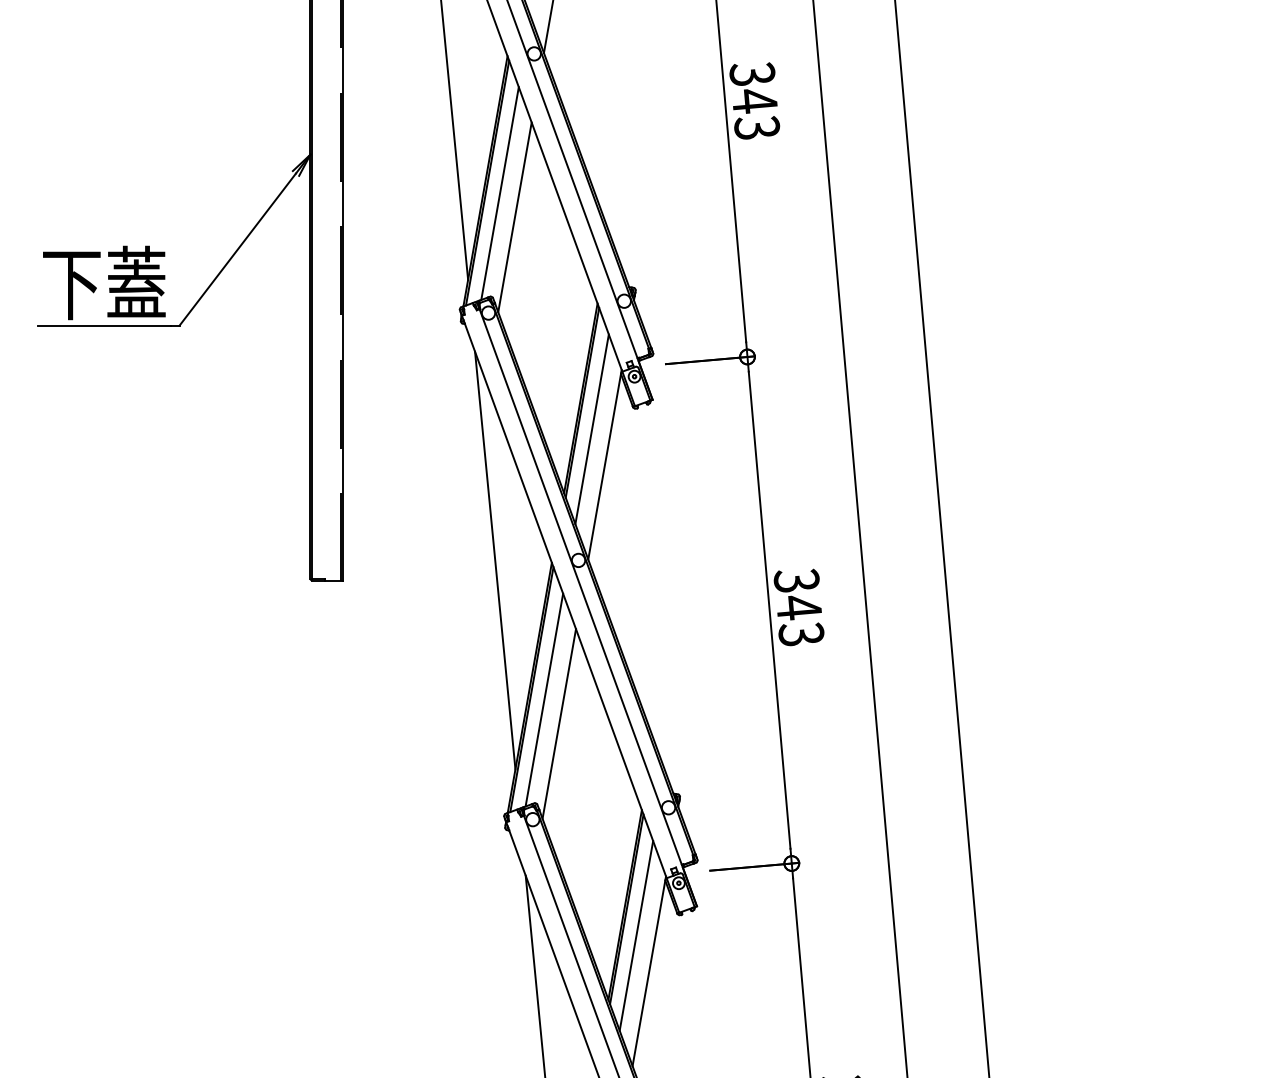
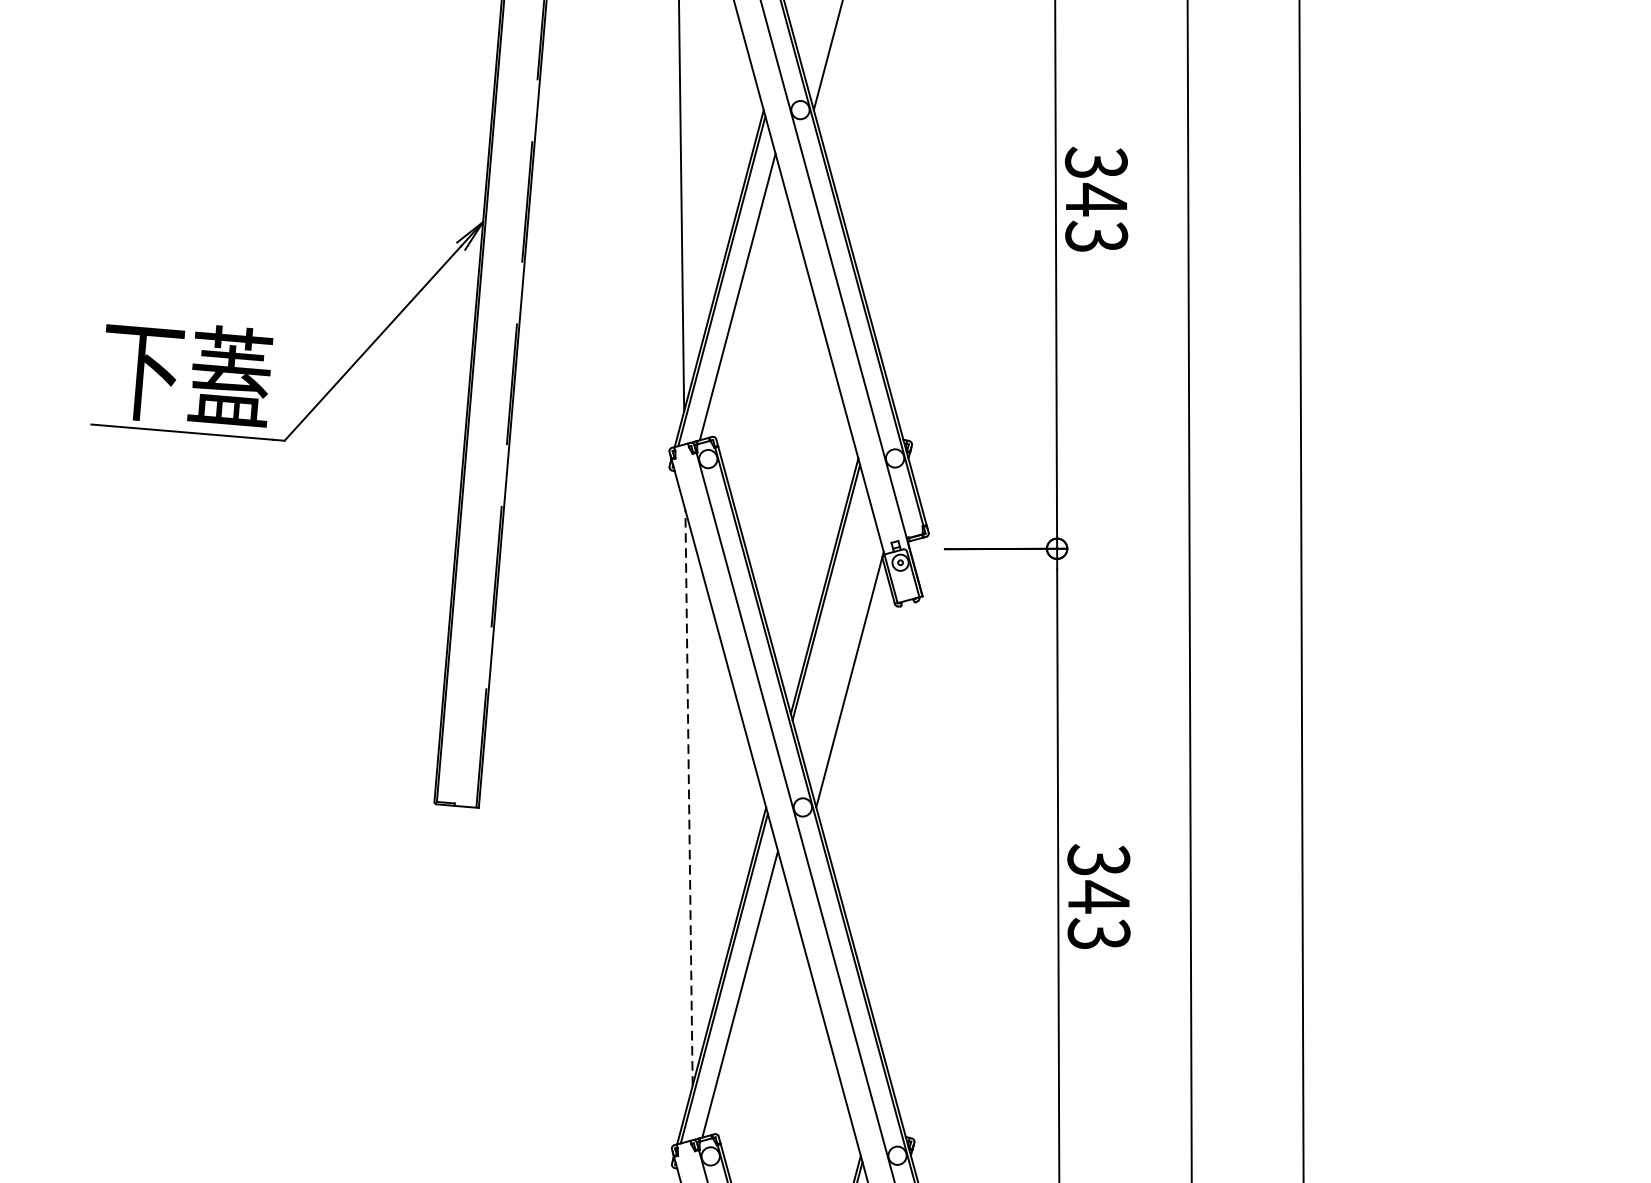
line: (514, 217) -> (754, 331), removed
line: (591, 429) -> (835, 629), removed
line: (495, 560) -> (689, 797), solid -> dashed
line: (559, 723) -> (758, 1028), removed

